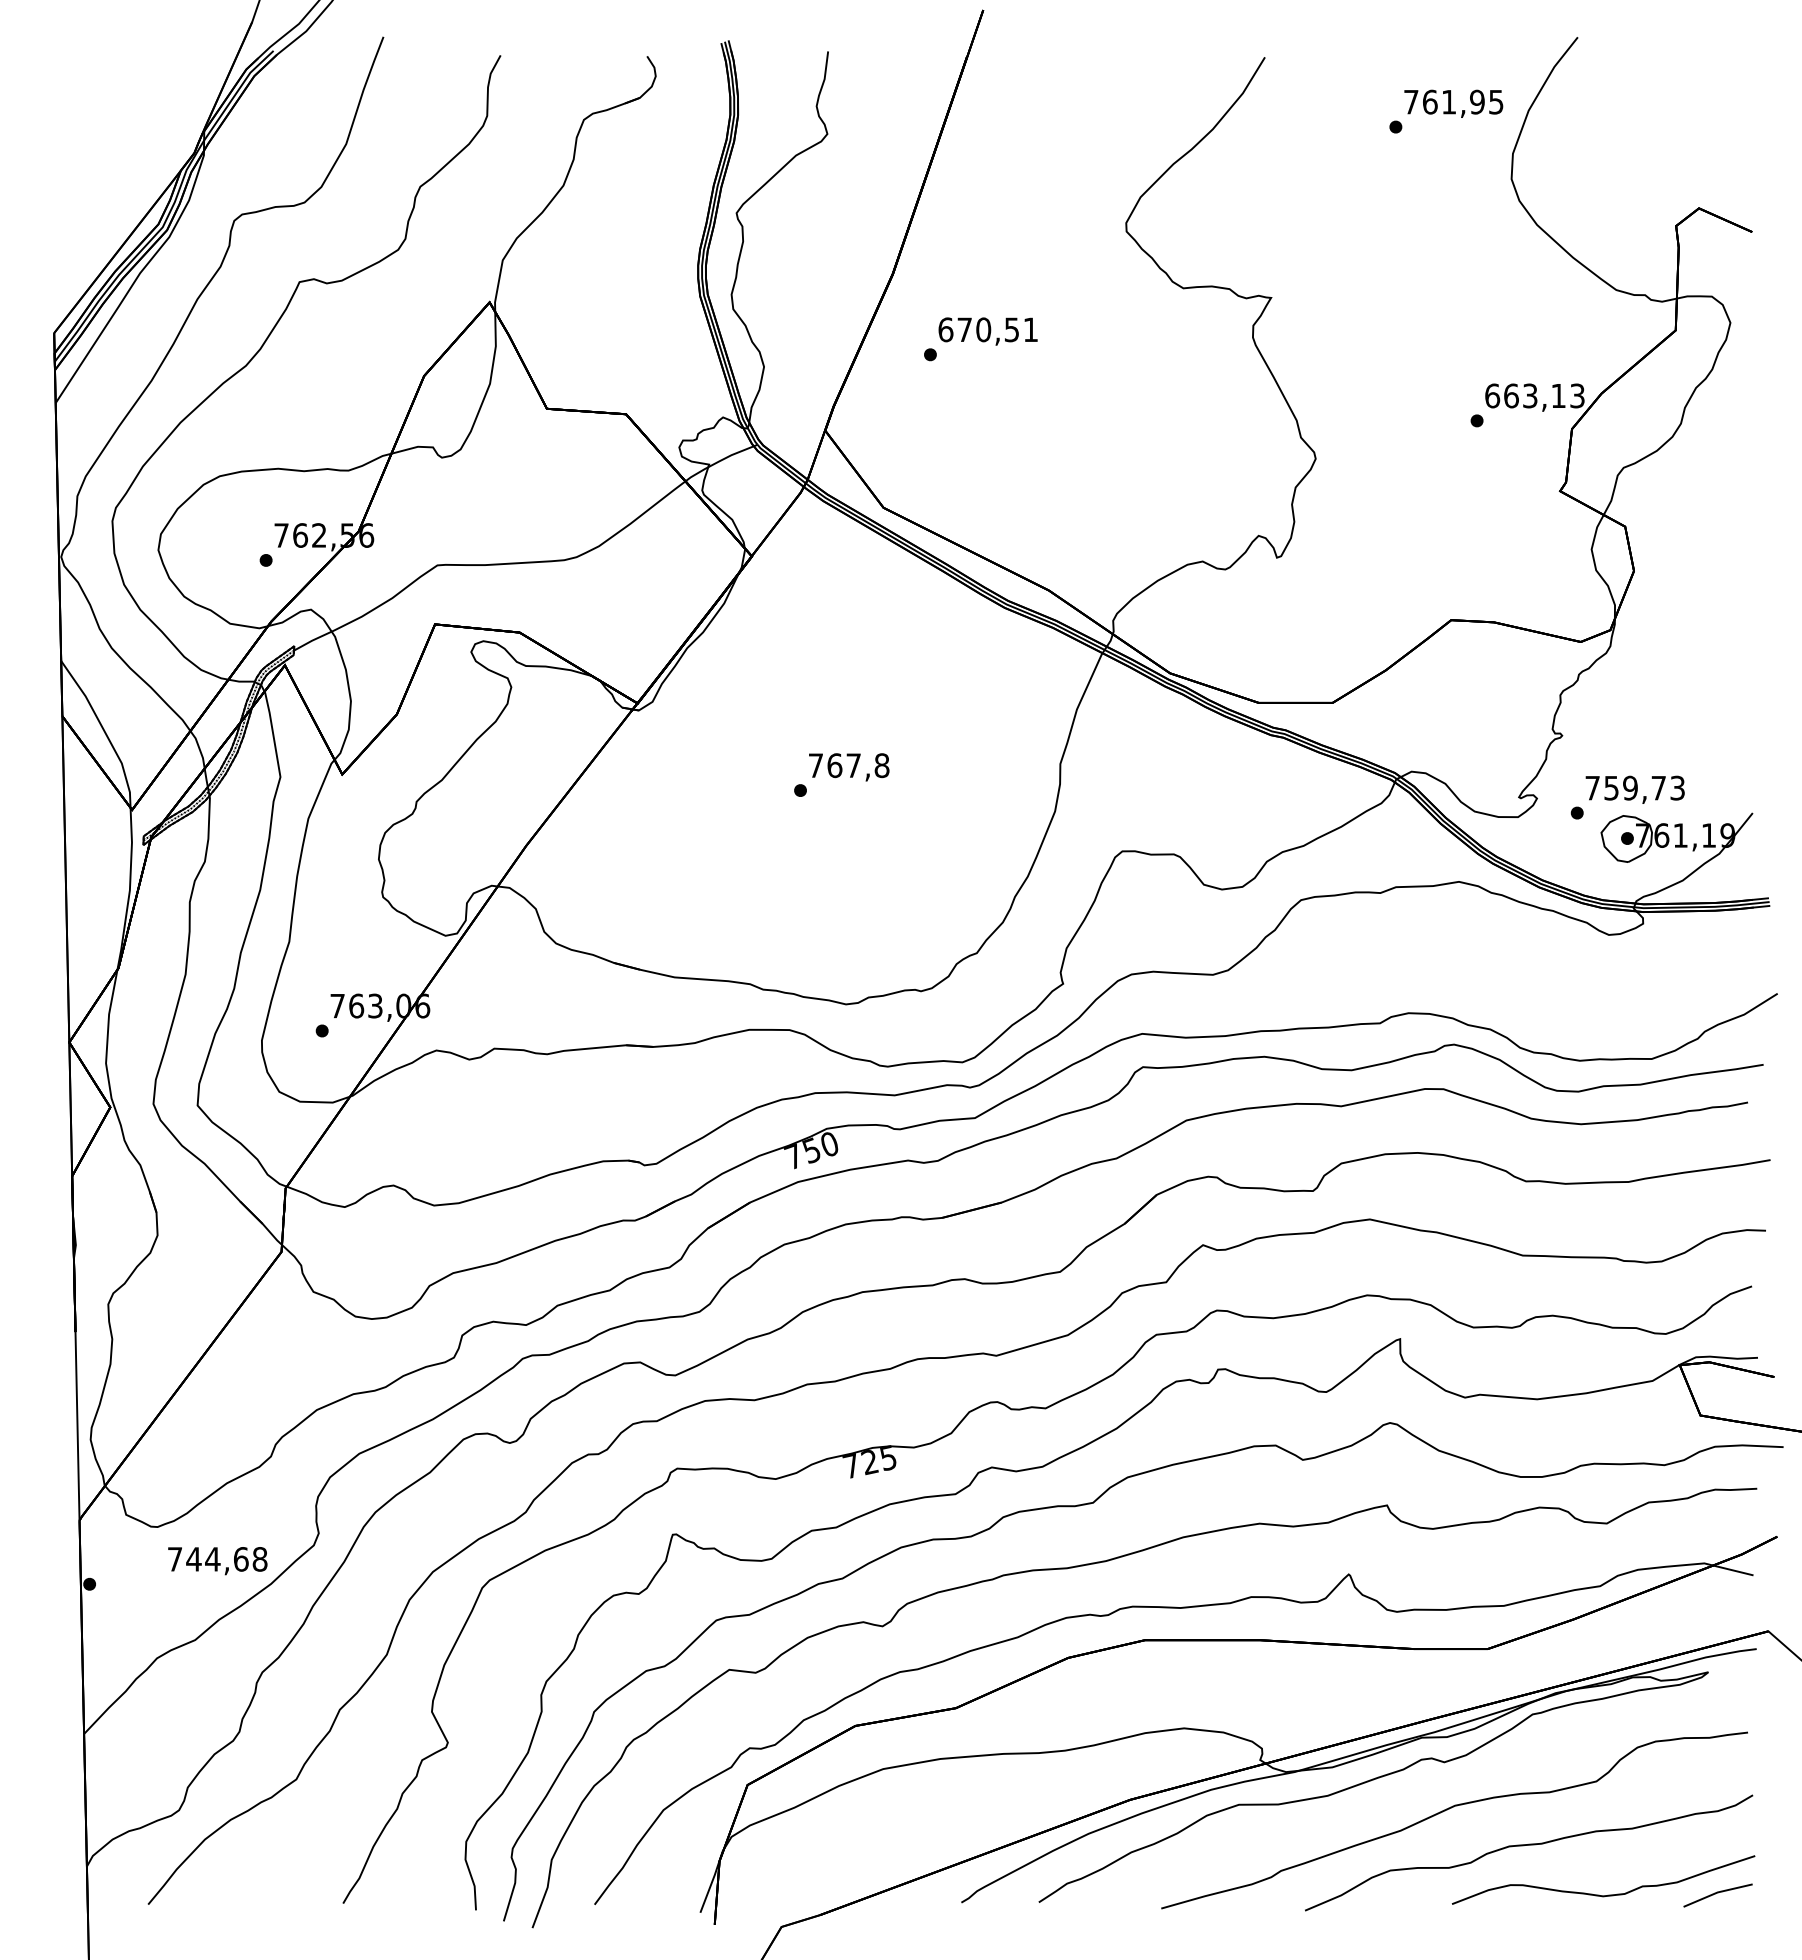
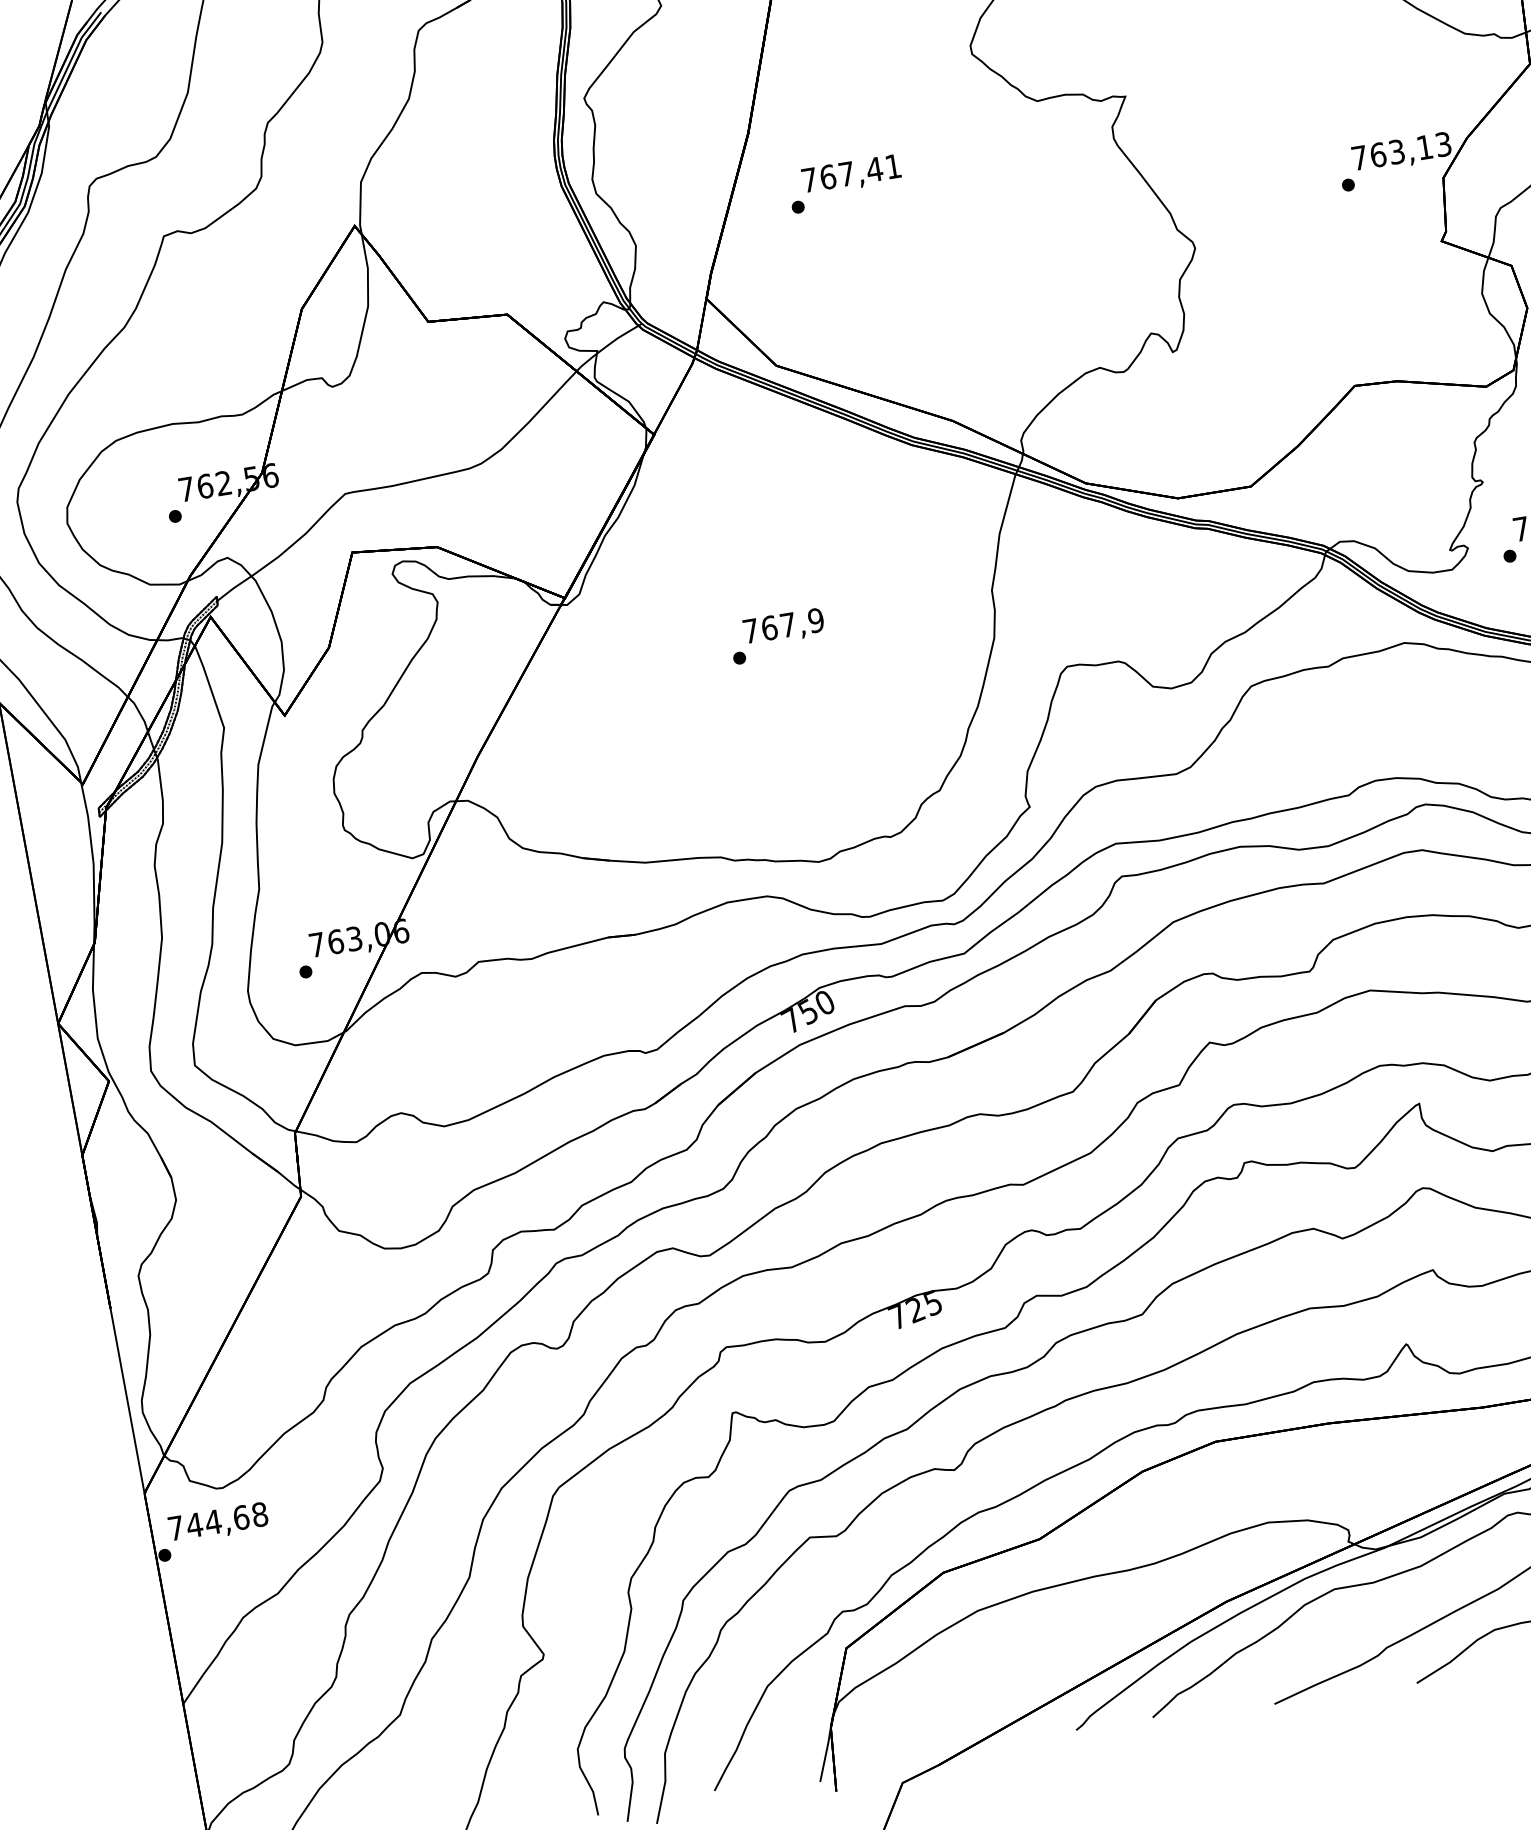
text: (978, 329) -> (841, 174), 670,51 -> 767,41
text: (1492, 395) -> (1359, 157), 663,13 -> 763,13
text: (881, 765) -> (815, 620), 767,8 -> 767,9
text: (217, 1561) -> (218, 1523), moved

